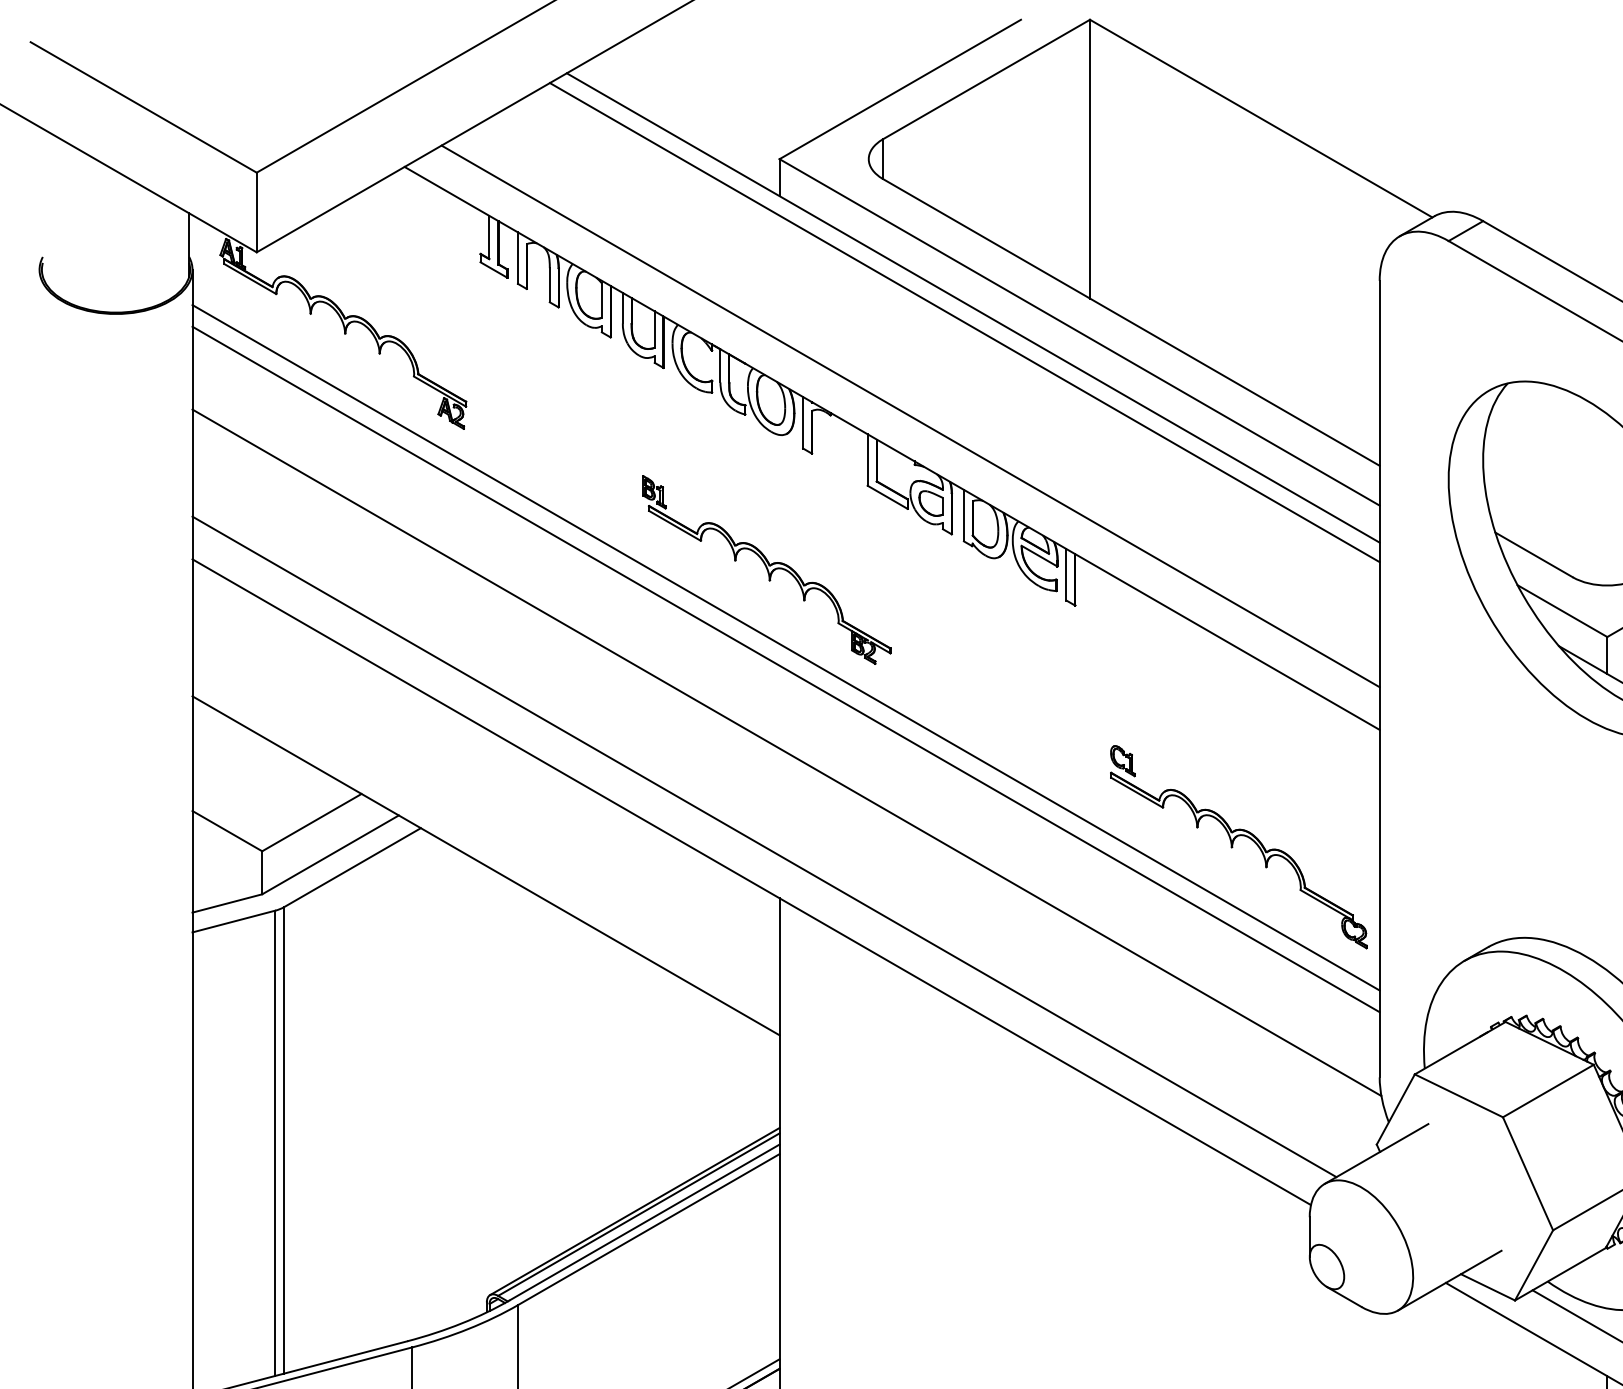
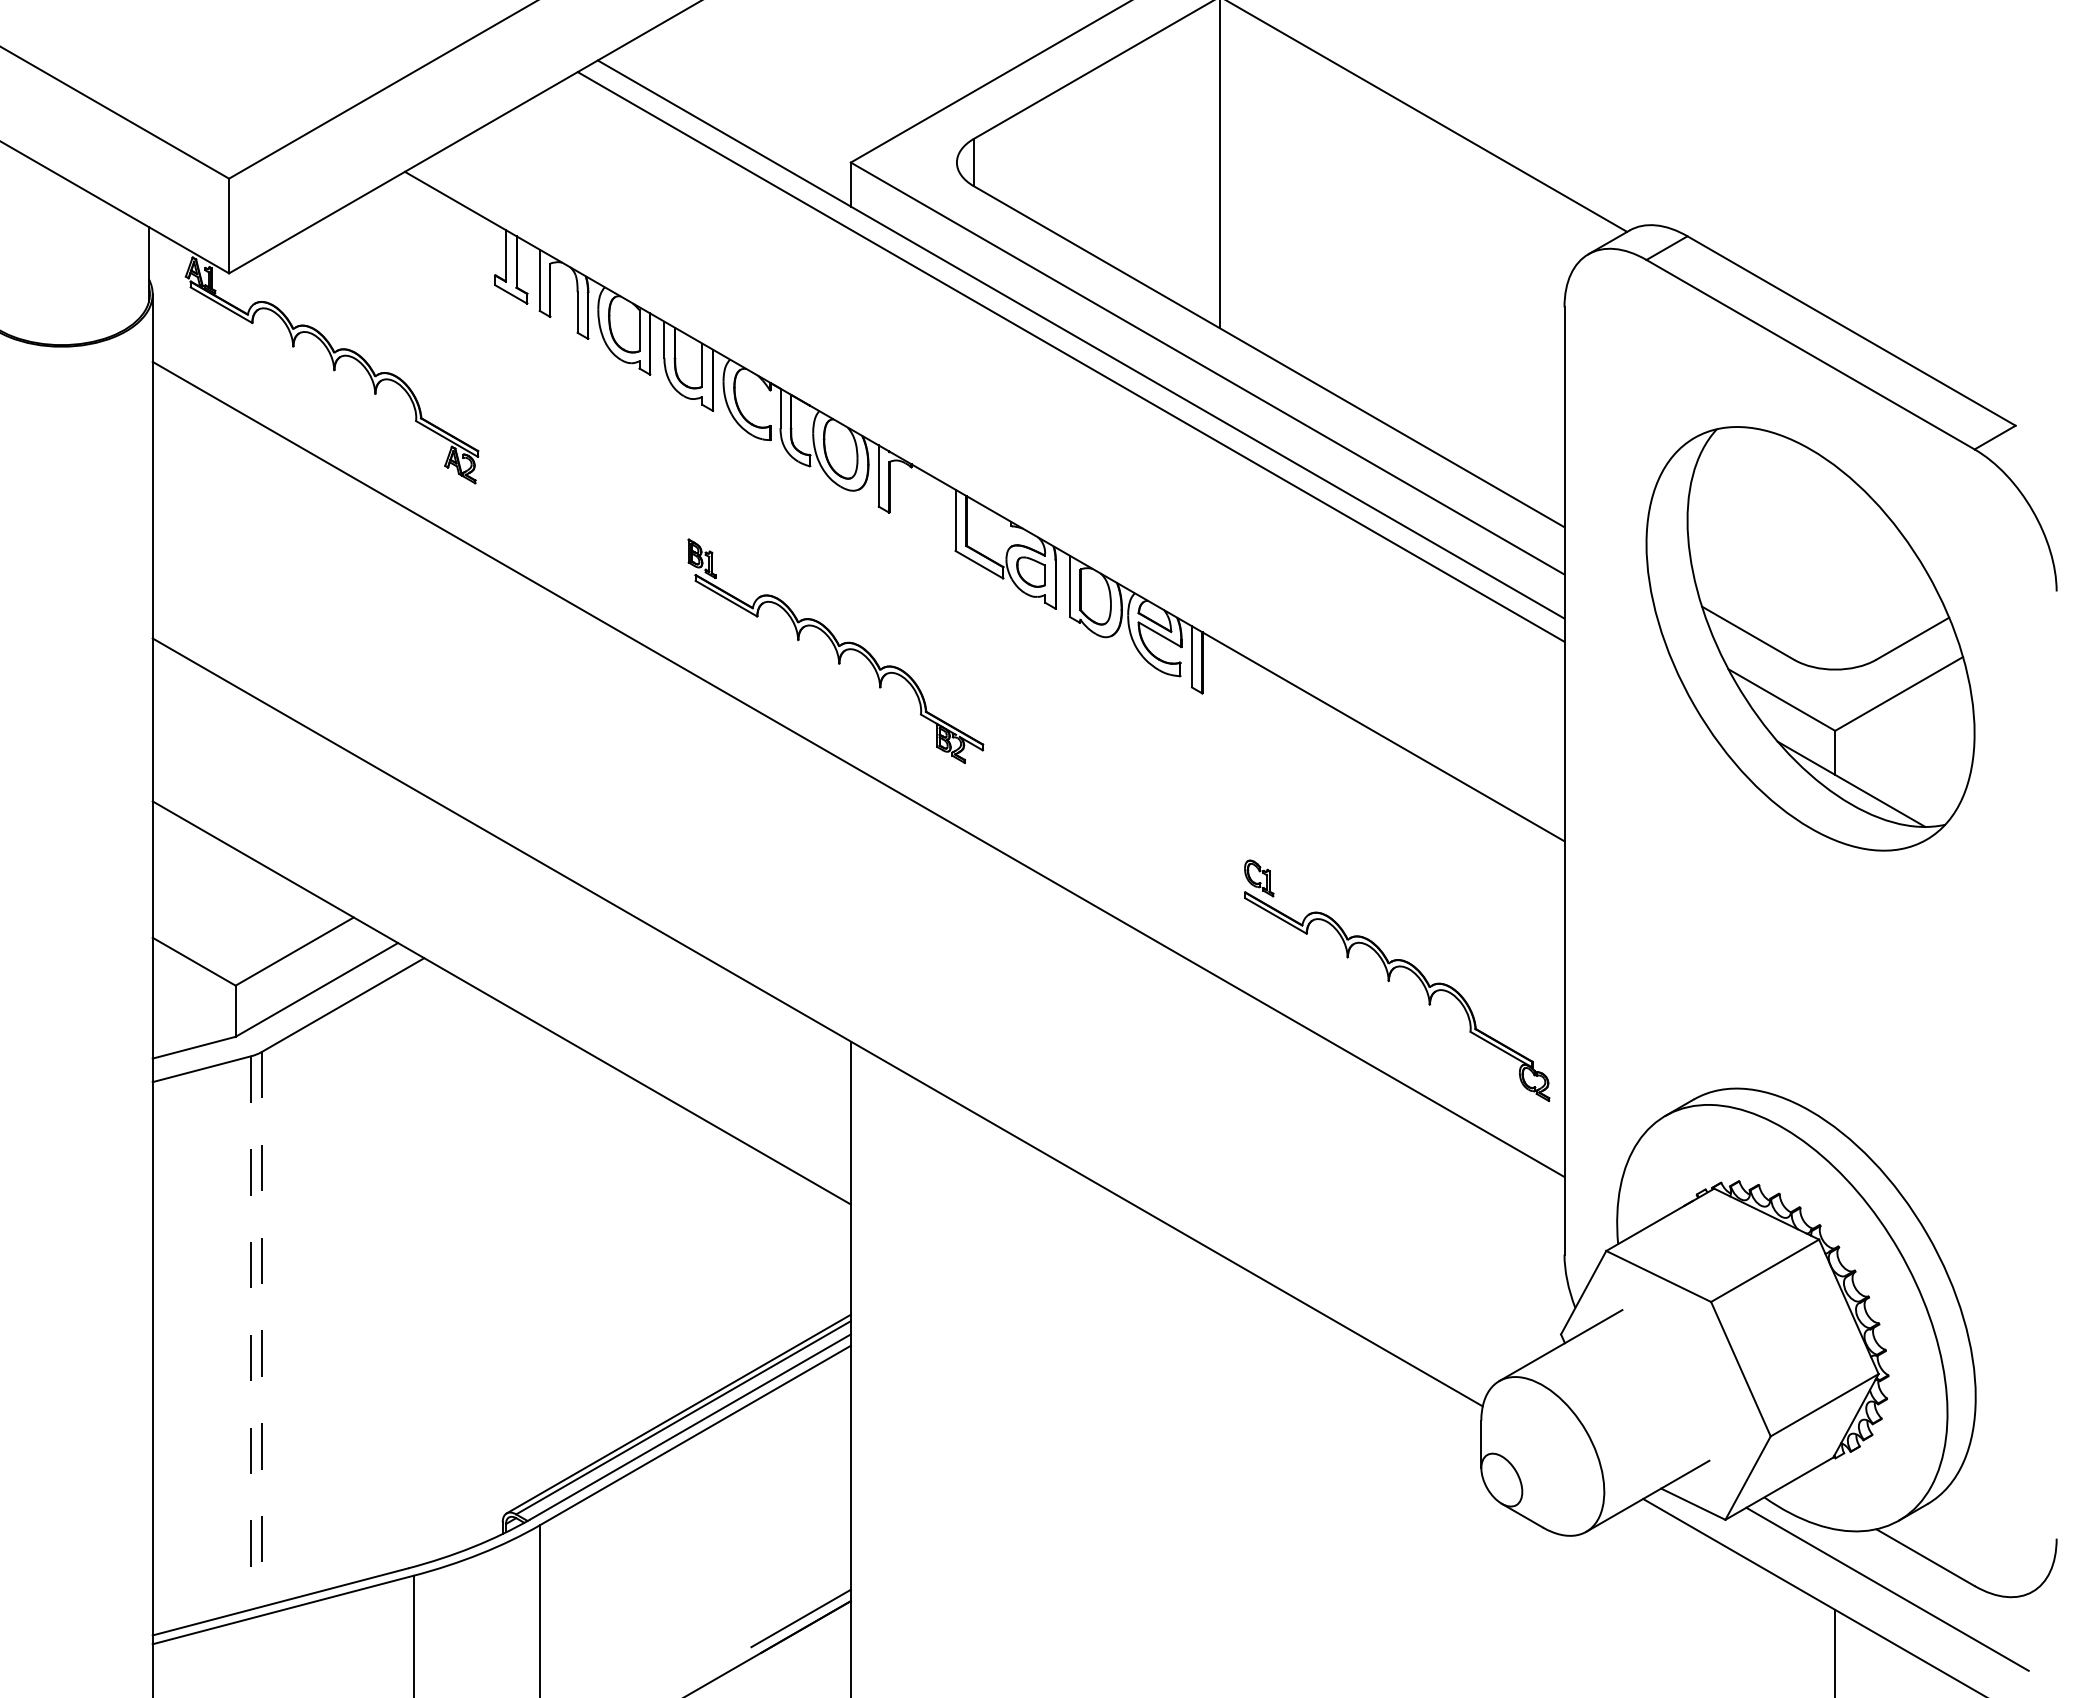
line: (910, 416) -> (1006, 468), removed
line: (786, 647) -> (858, 743), removed
line: (786, 752) -> (859, 868), removed
line: (764, 846) -> (832, 980), removed
line: (283, 1140) -> (261, 1329), solid -> dashed
line: (275, 1142) -> (251, 1332), solid -> dashed

